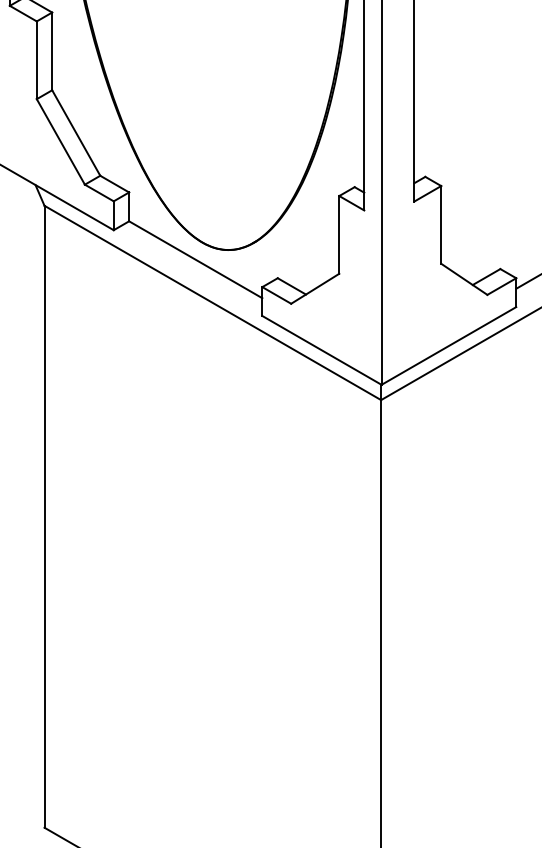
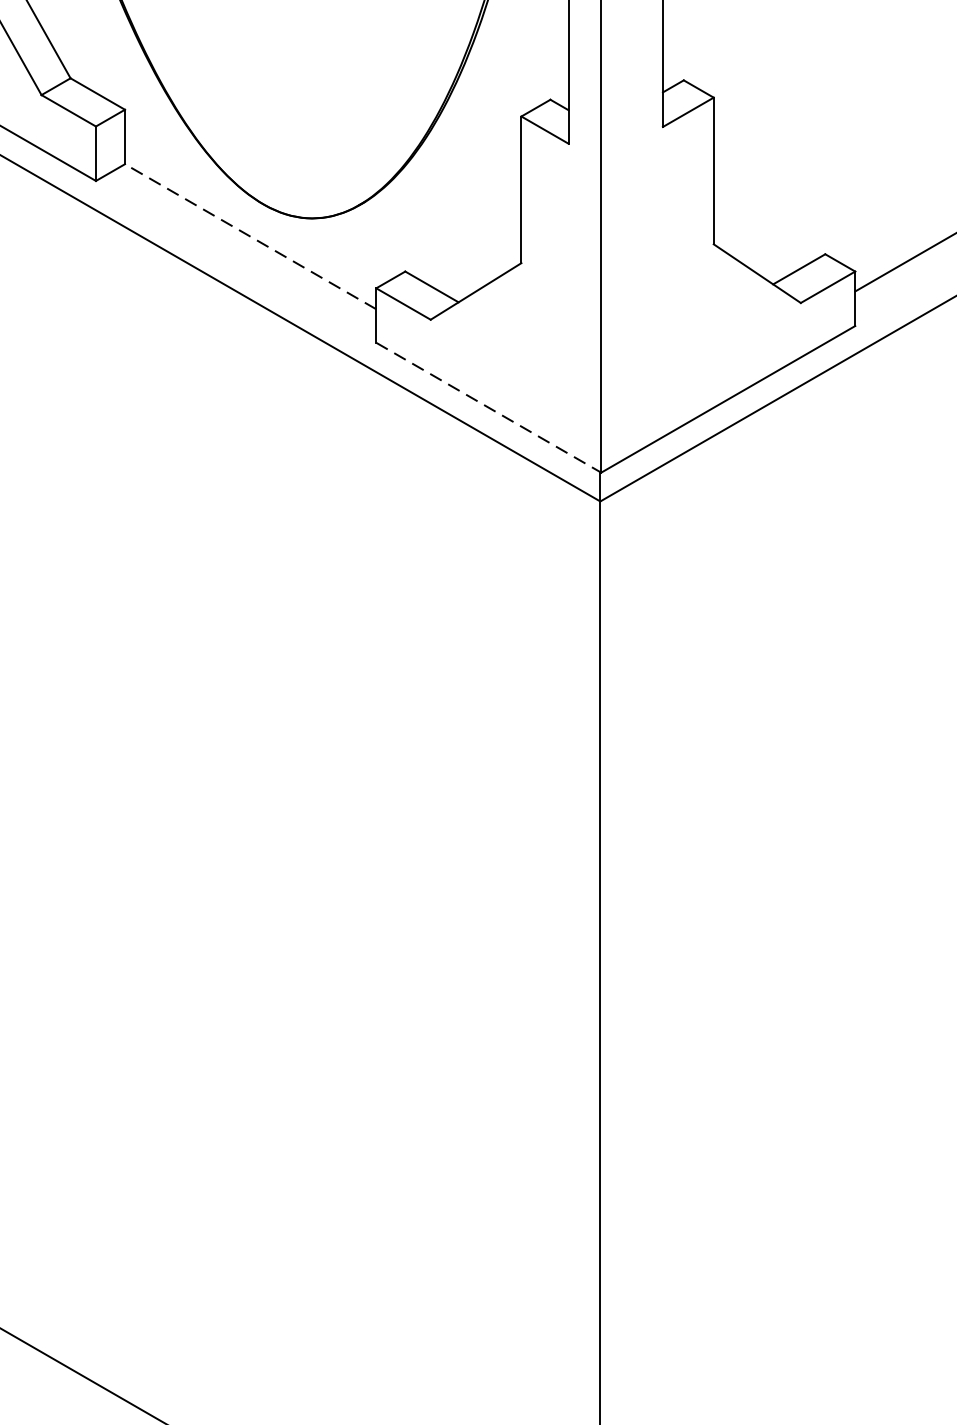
line: (195, 259) -> (250, 236), solid -> dashed
line: (321, 350) -> (487, 407), solid -> dashed

